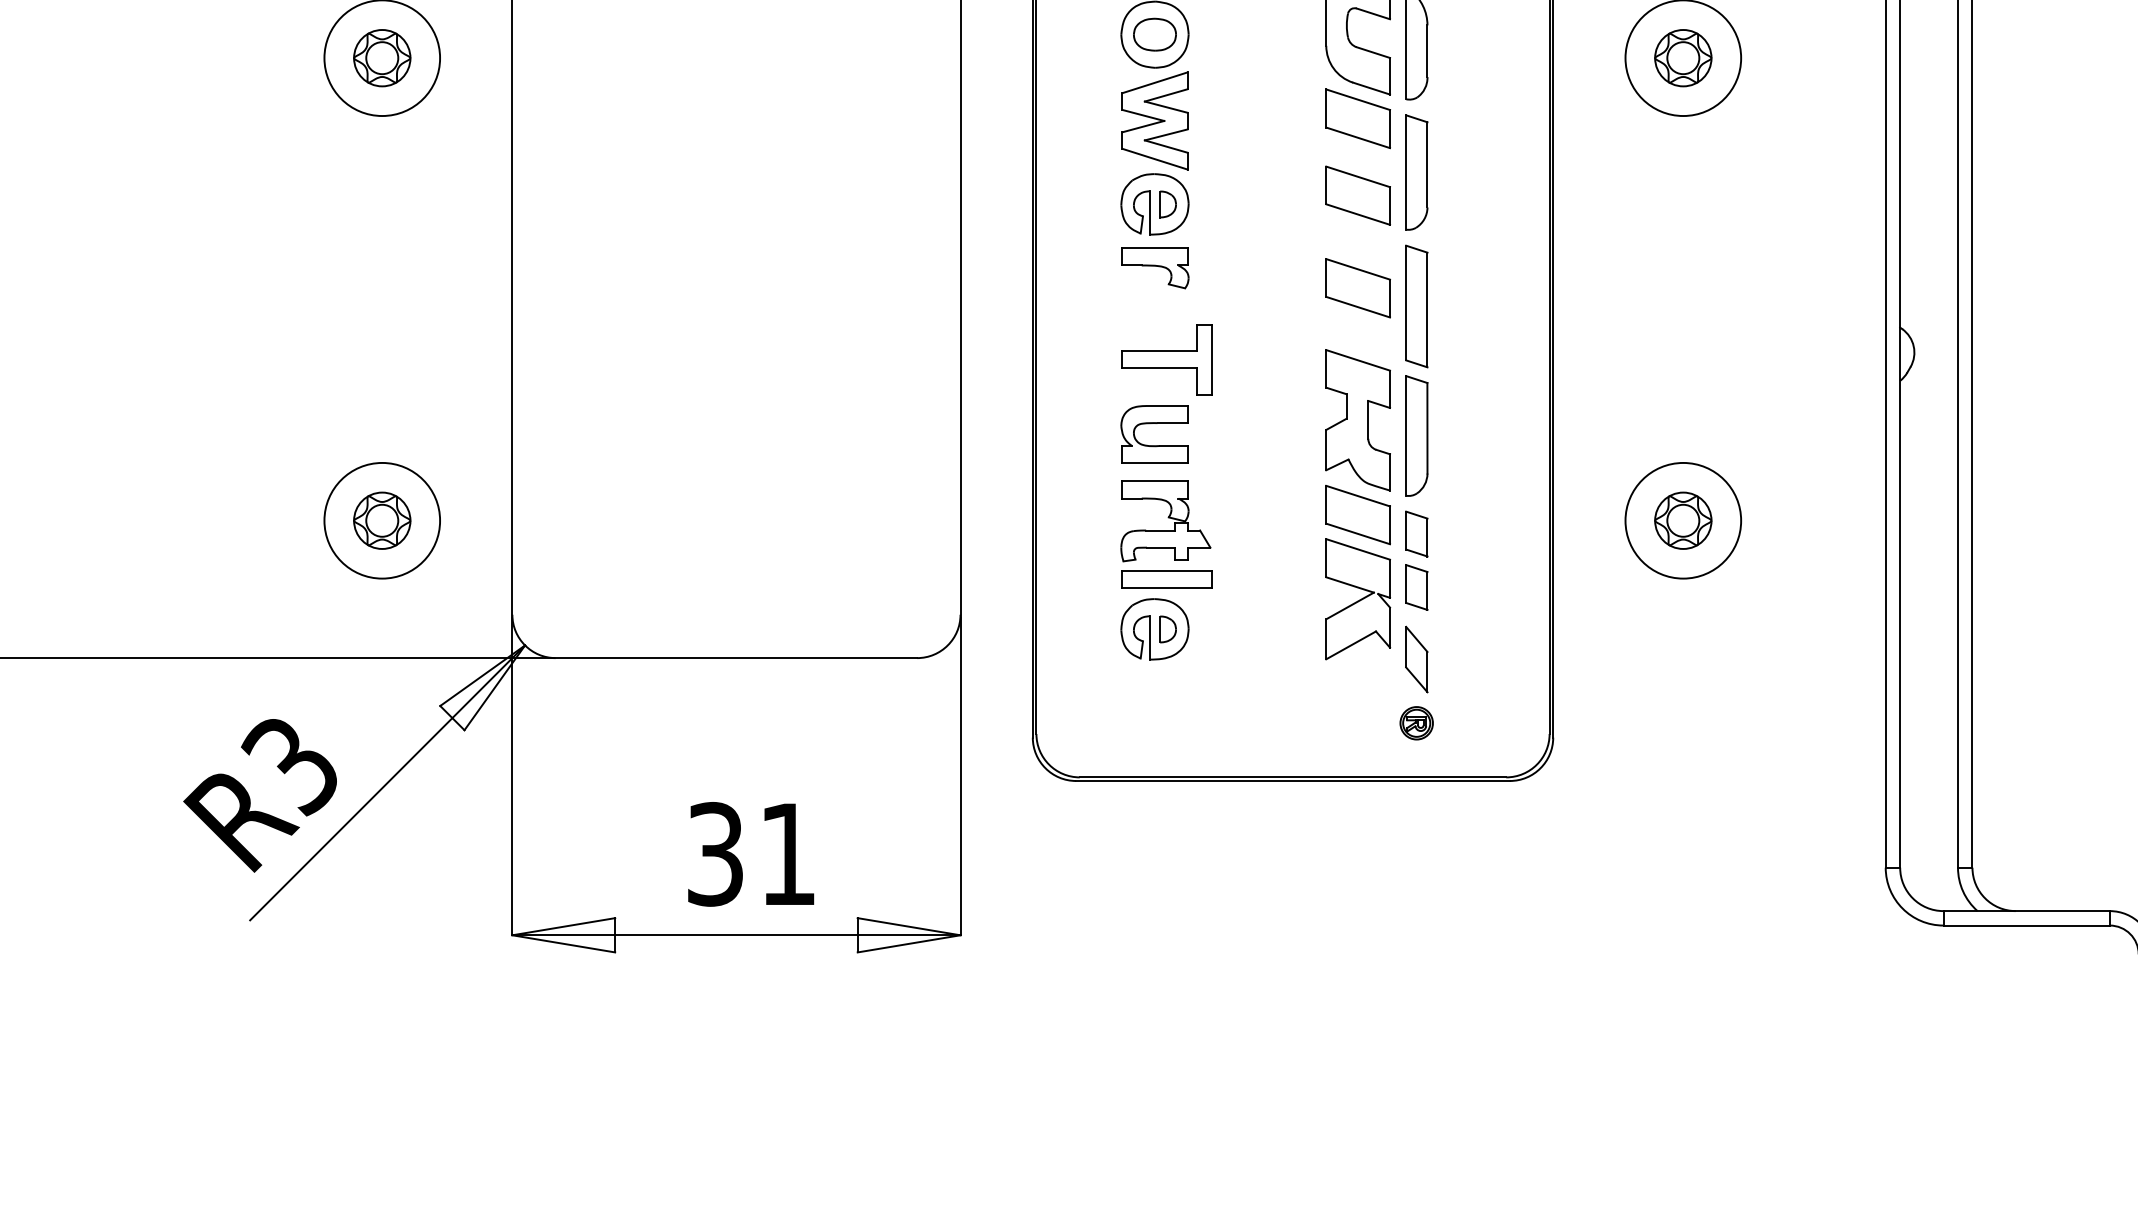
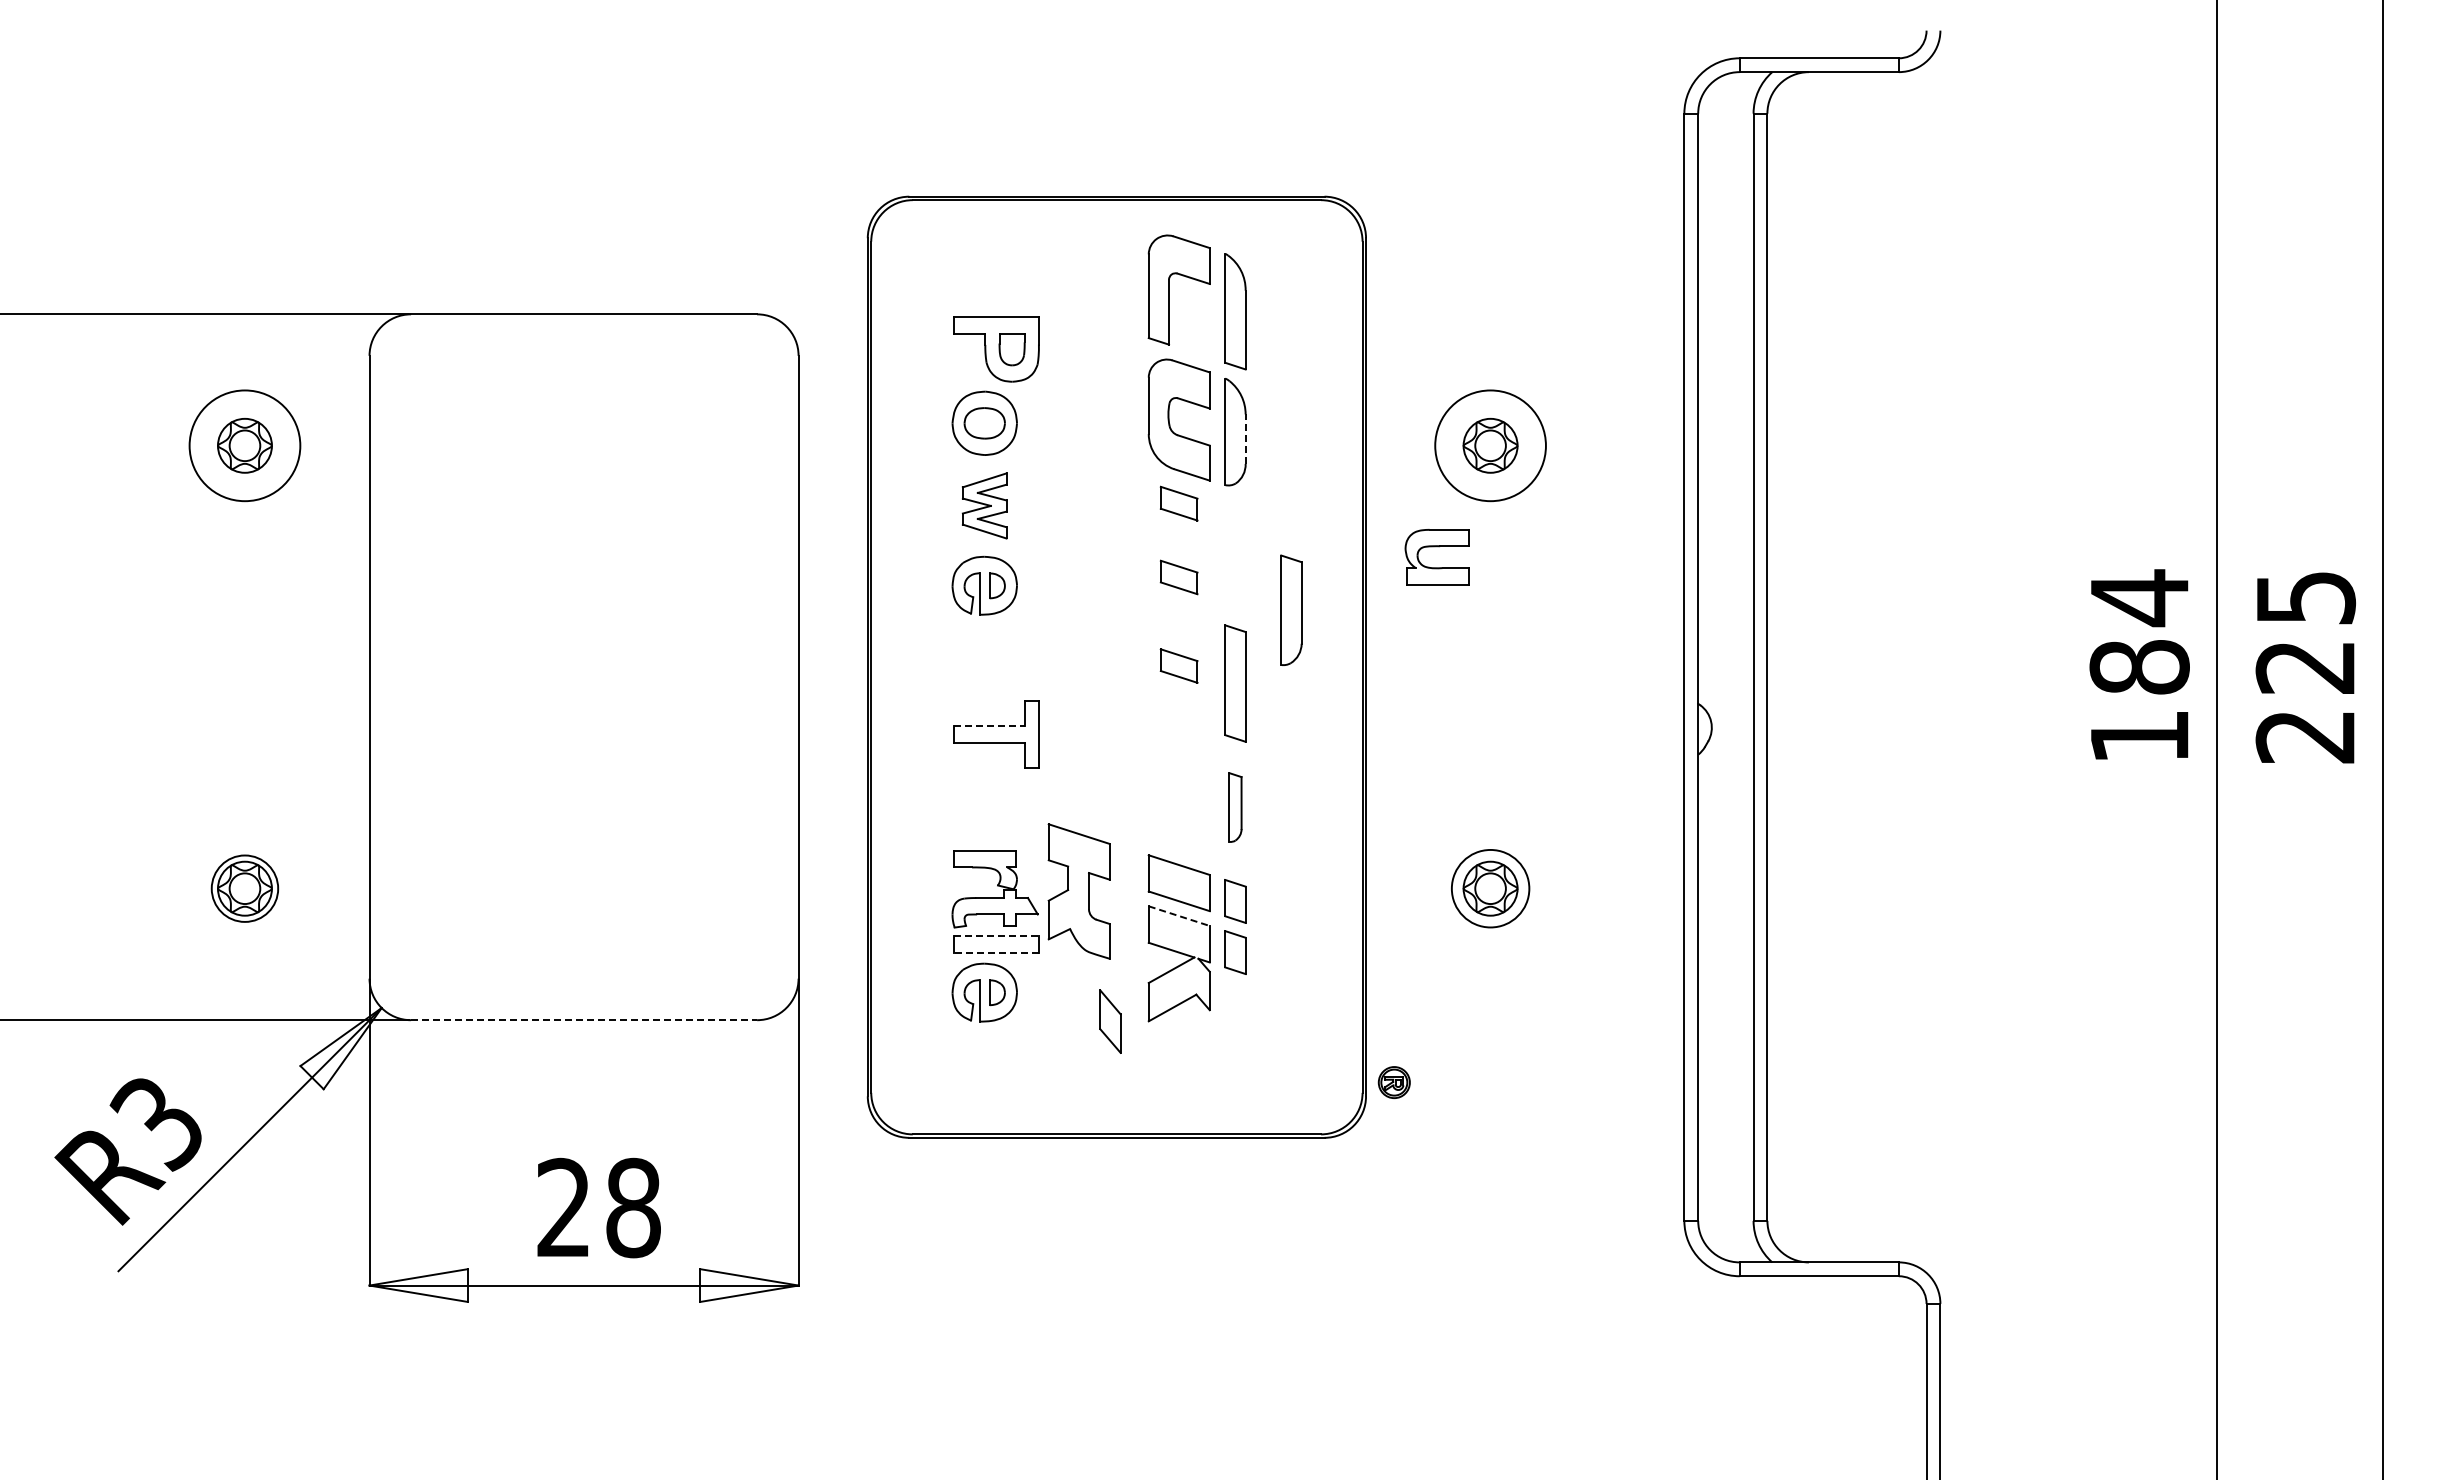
line: (1427, 51) -> (1245, 439), solid -> dashed
part: (1357, 118) -> (1178, 503), size x0.6
part: (1154, 120) -> (984, 505), size x0.7
part: (1416, 171) -> (1291, 609), moved
part: (1357, 195) -> (1178, 577), size x0.6
part: (1155, 268) -> (985, 647), removed
part: (1357, 287) -> (1178, 665), size x0.6
line: (1159, 351) -> (989, 726), solid -> dashed
part: (1357, 420) -> (1078, 891), moved
part: (1153, 424) -> (1436, 547), moved
part: (1416, 435) -> (1235, 807), size x0.6
circle: (381, 520) -> (244, 888), size x0.6
circle: (1683, 520) -> (1490, 888), size x0.7
line: (1358, 549) -> (1179, 916), solid -> dashed
line: (1167, 570) -> (996, 936), solid -> dashed
line: (1167, 587) -> (996, 952), solid -> dashed
line: (736, 658) -> (584, 1020), solid -> dashed
part: (1416, 659) -> (1110, 1021), moved
part: (1415, 723) -> (1393, 1082), moved
text: (751, 853) -> (598, 1207), 31 -> 28

